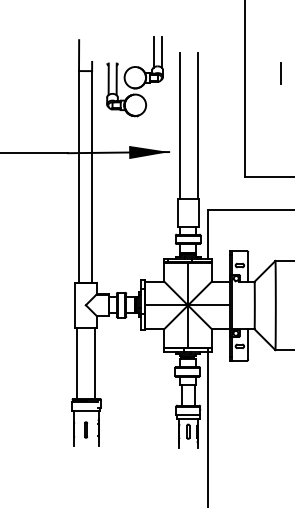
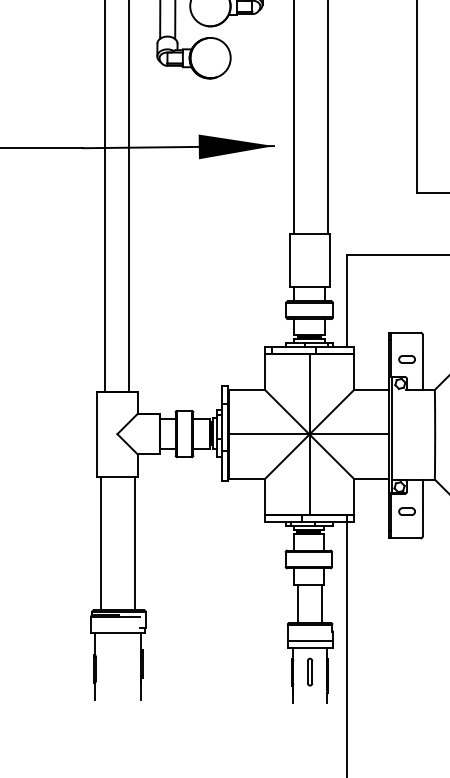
line: (85, 429) -> (116, 667), removed

